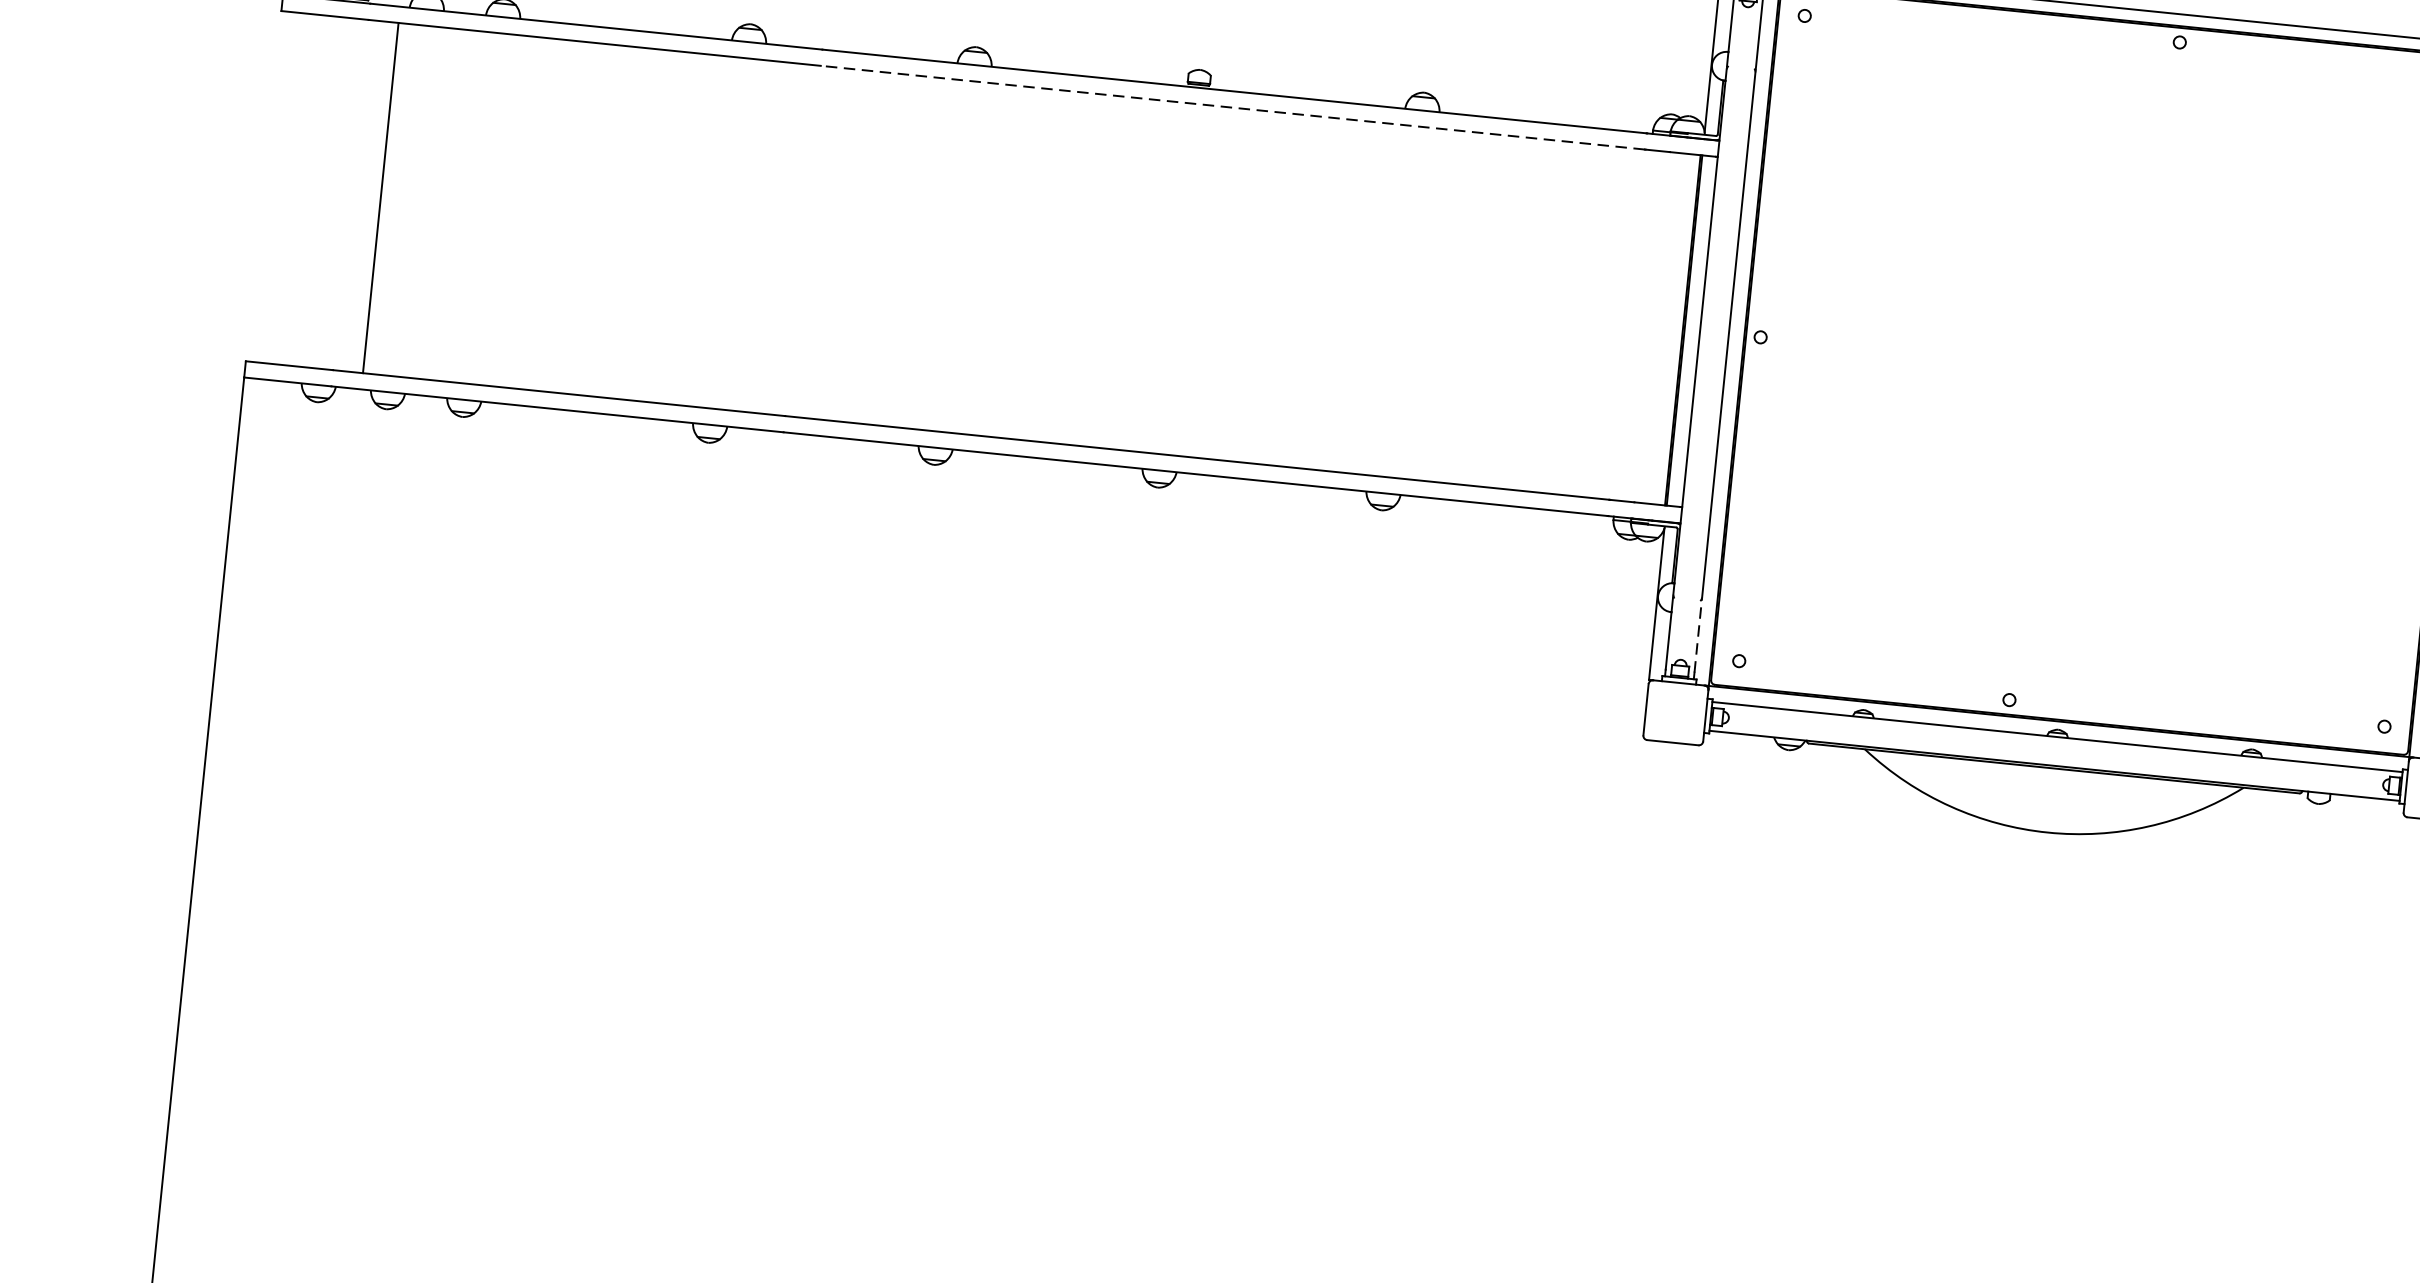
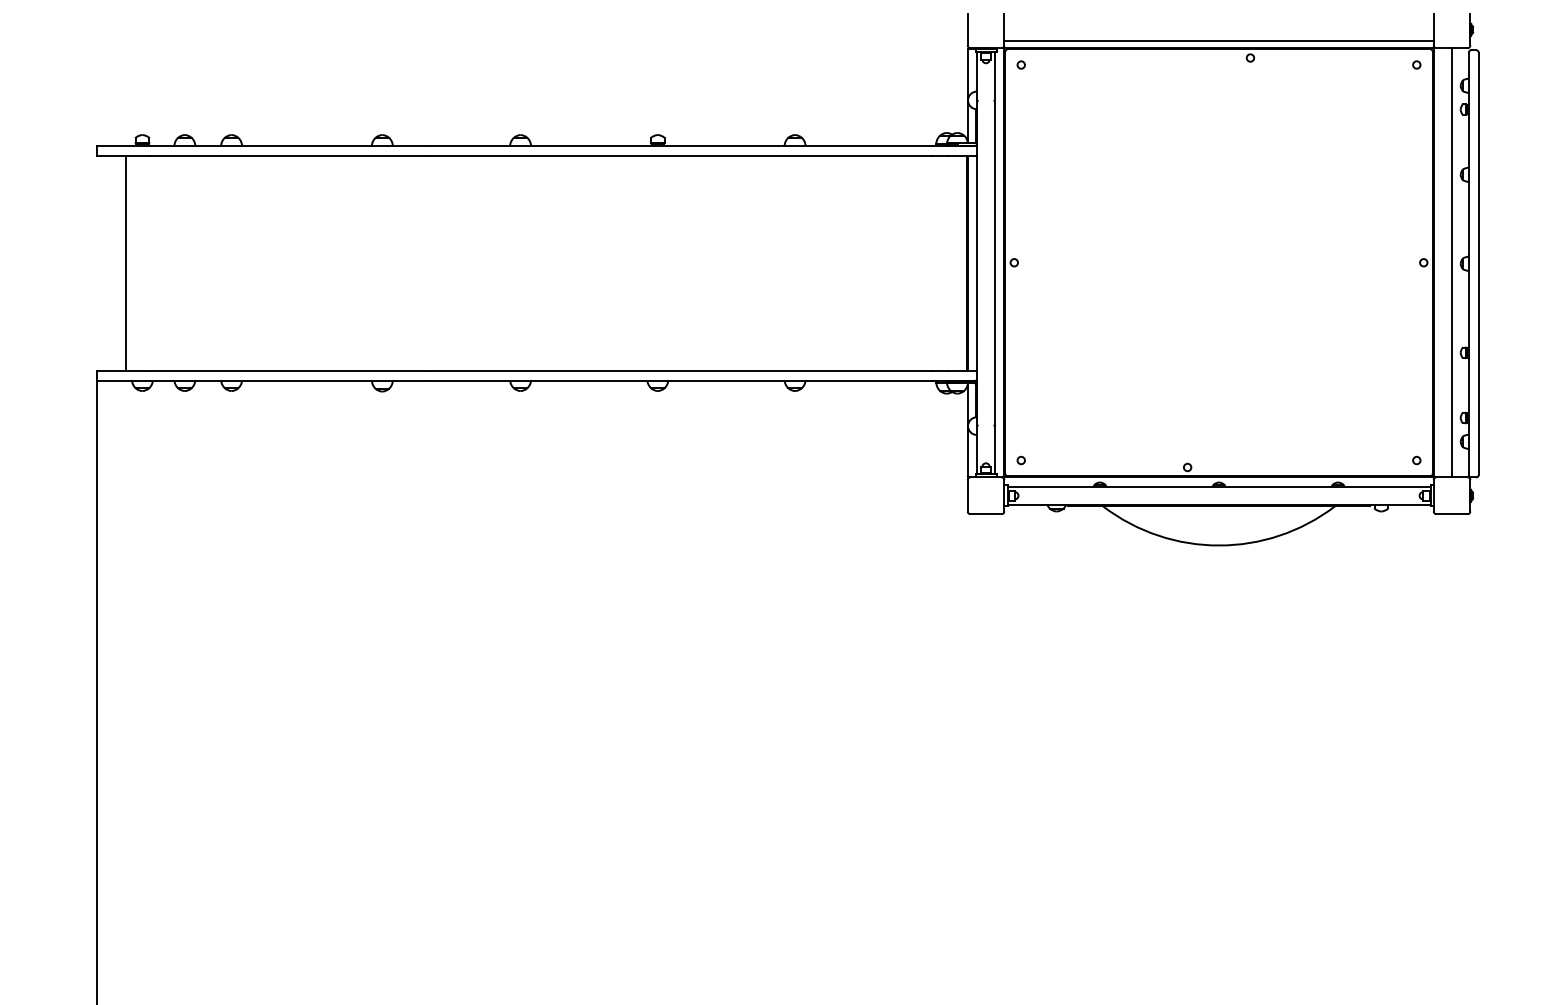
line: (1232, 106) -> (679, 155), dashed -> solid
line: (380, 196) -> (125, 262), moved
line: (1697, 635) -> (994, 447), dashed -> solid

